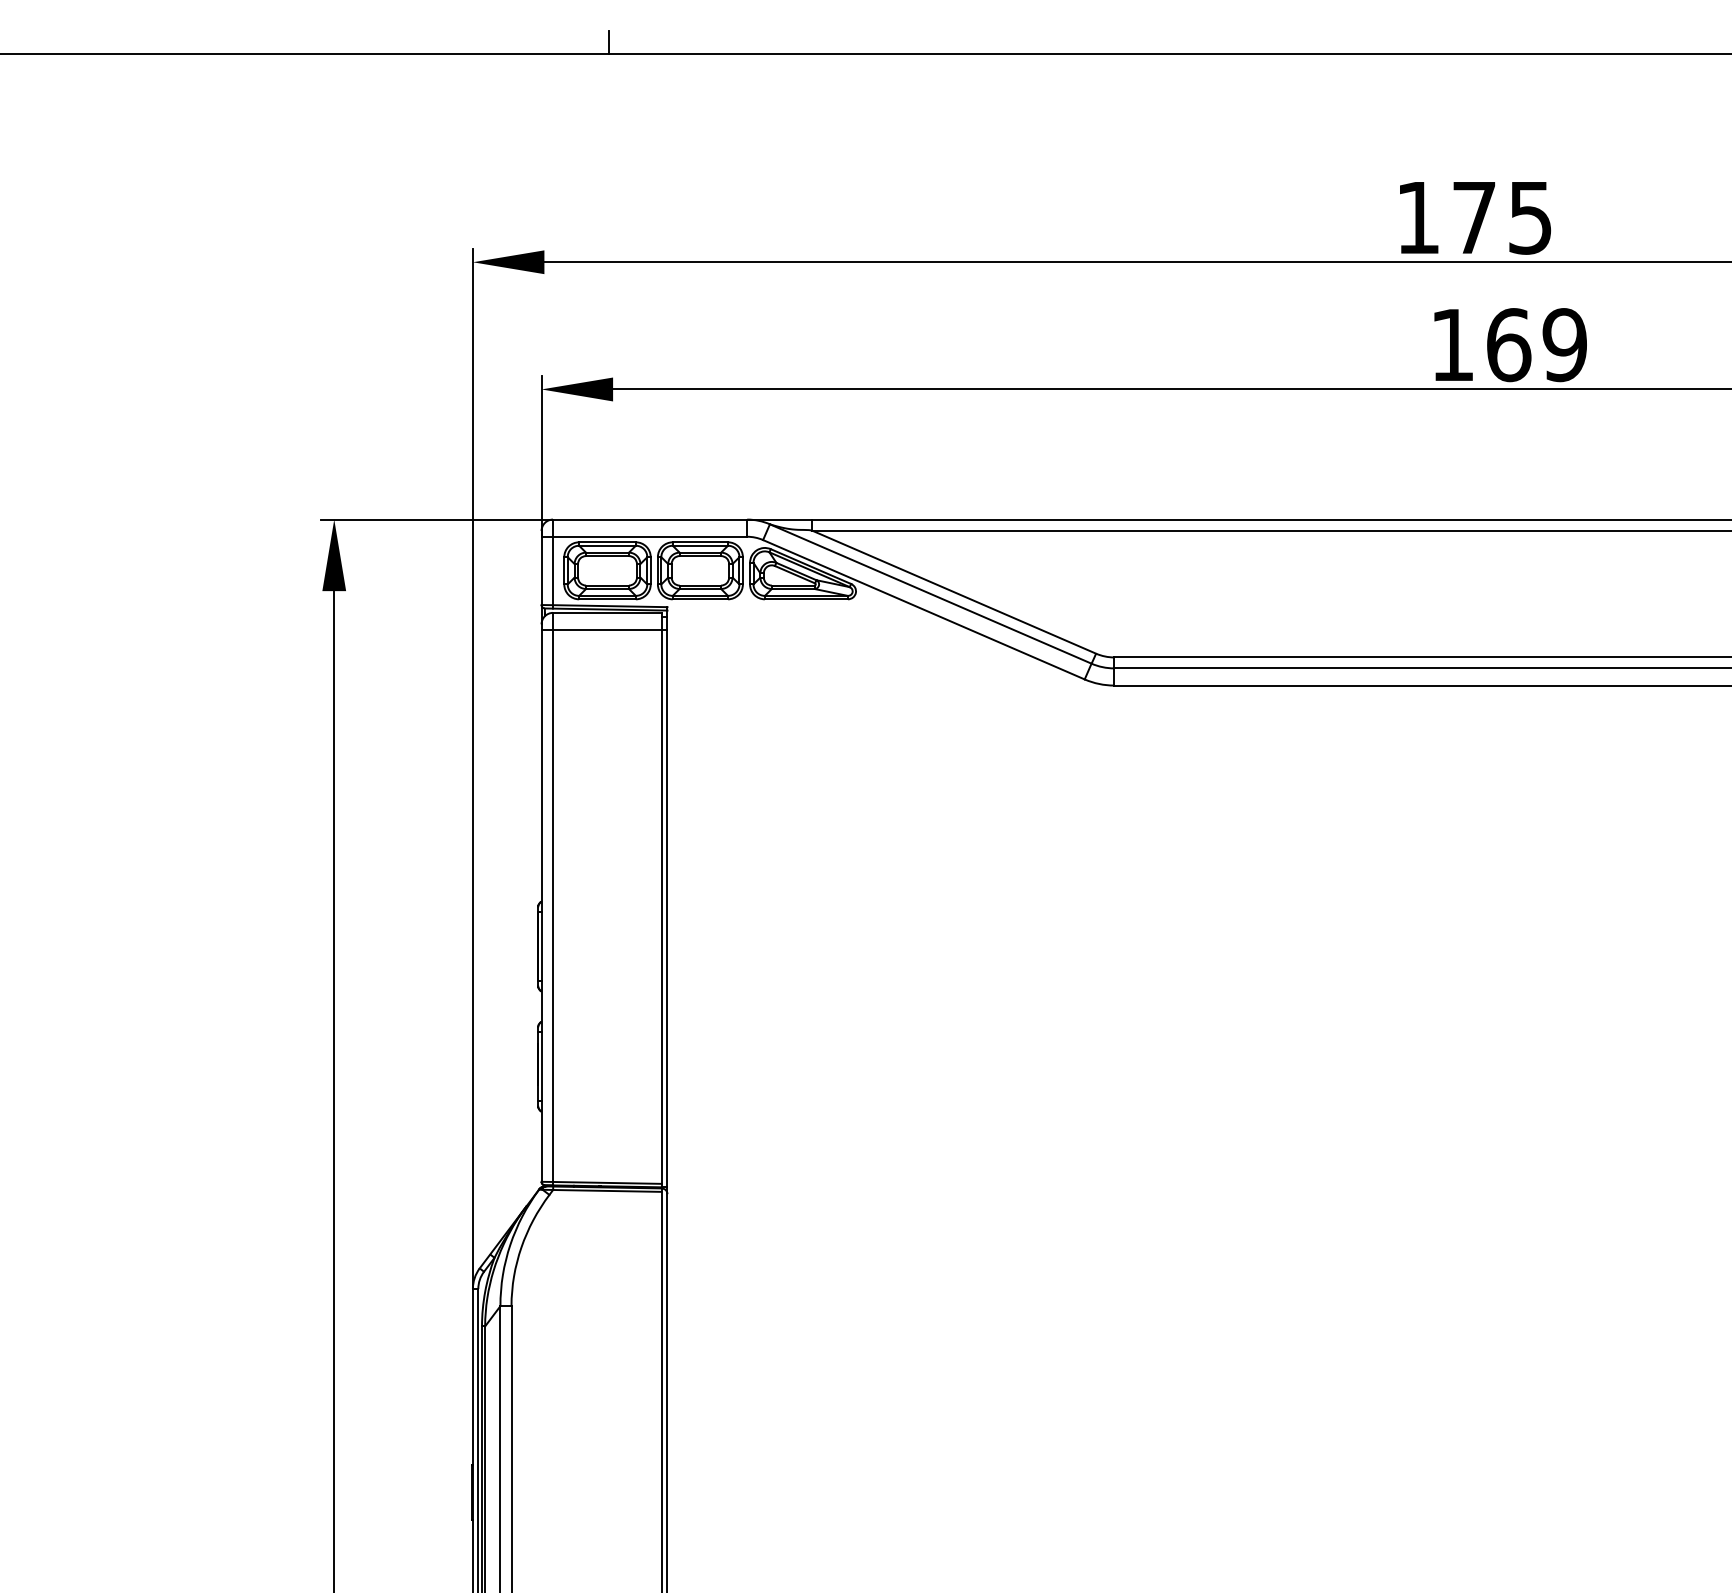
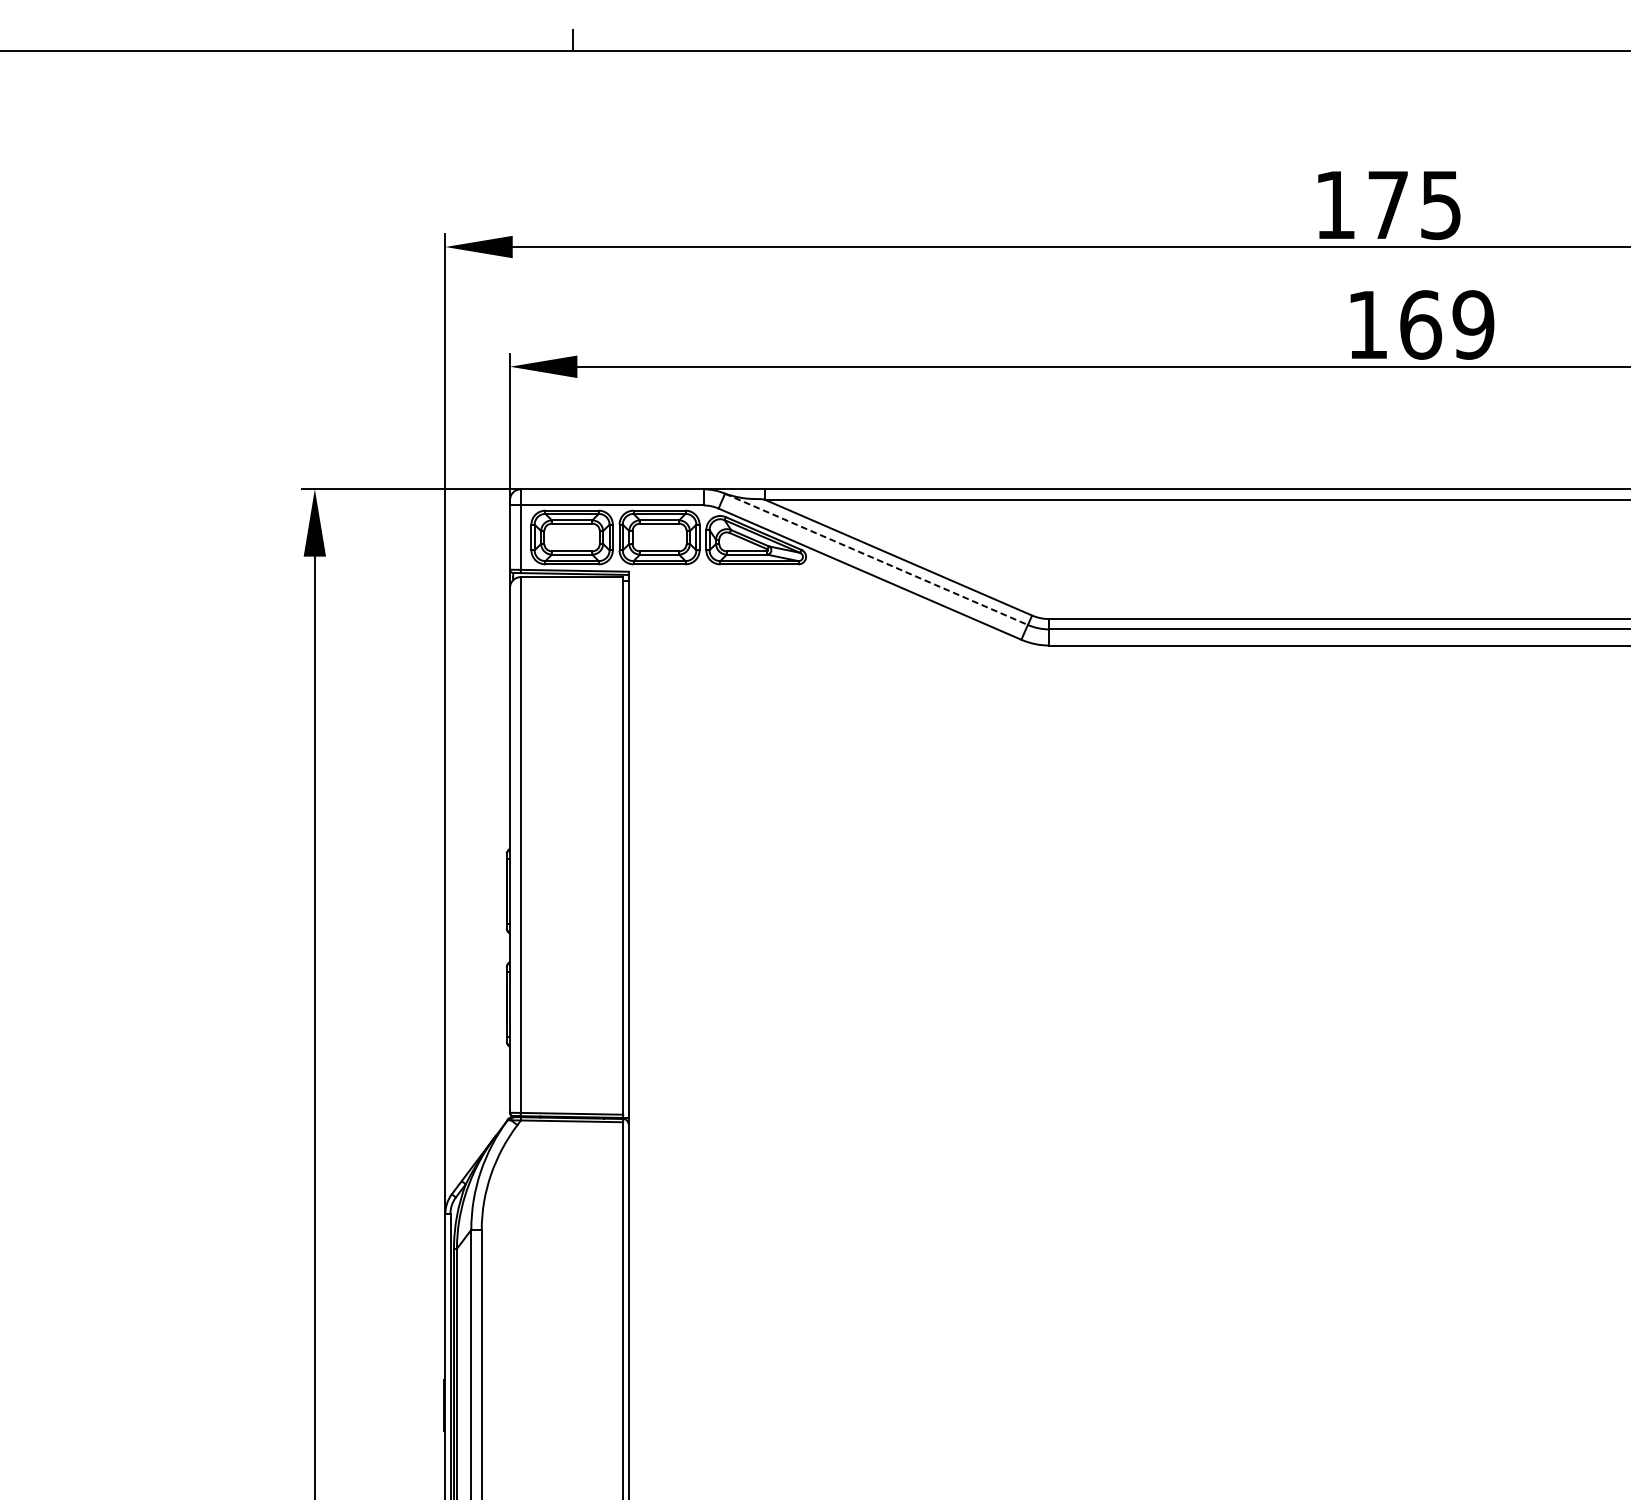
line: (931, 594) -> (877, 559), solid -> dashed
line: (604, 630) -> (569, 593), removed

